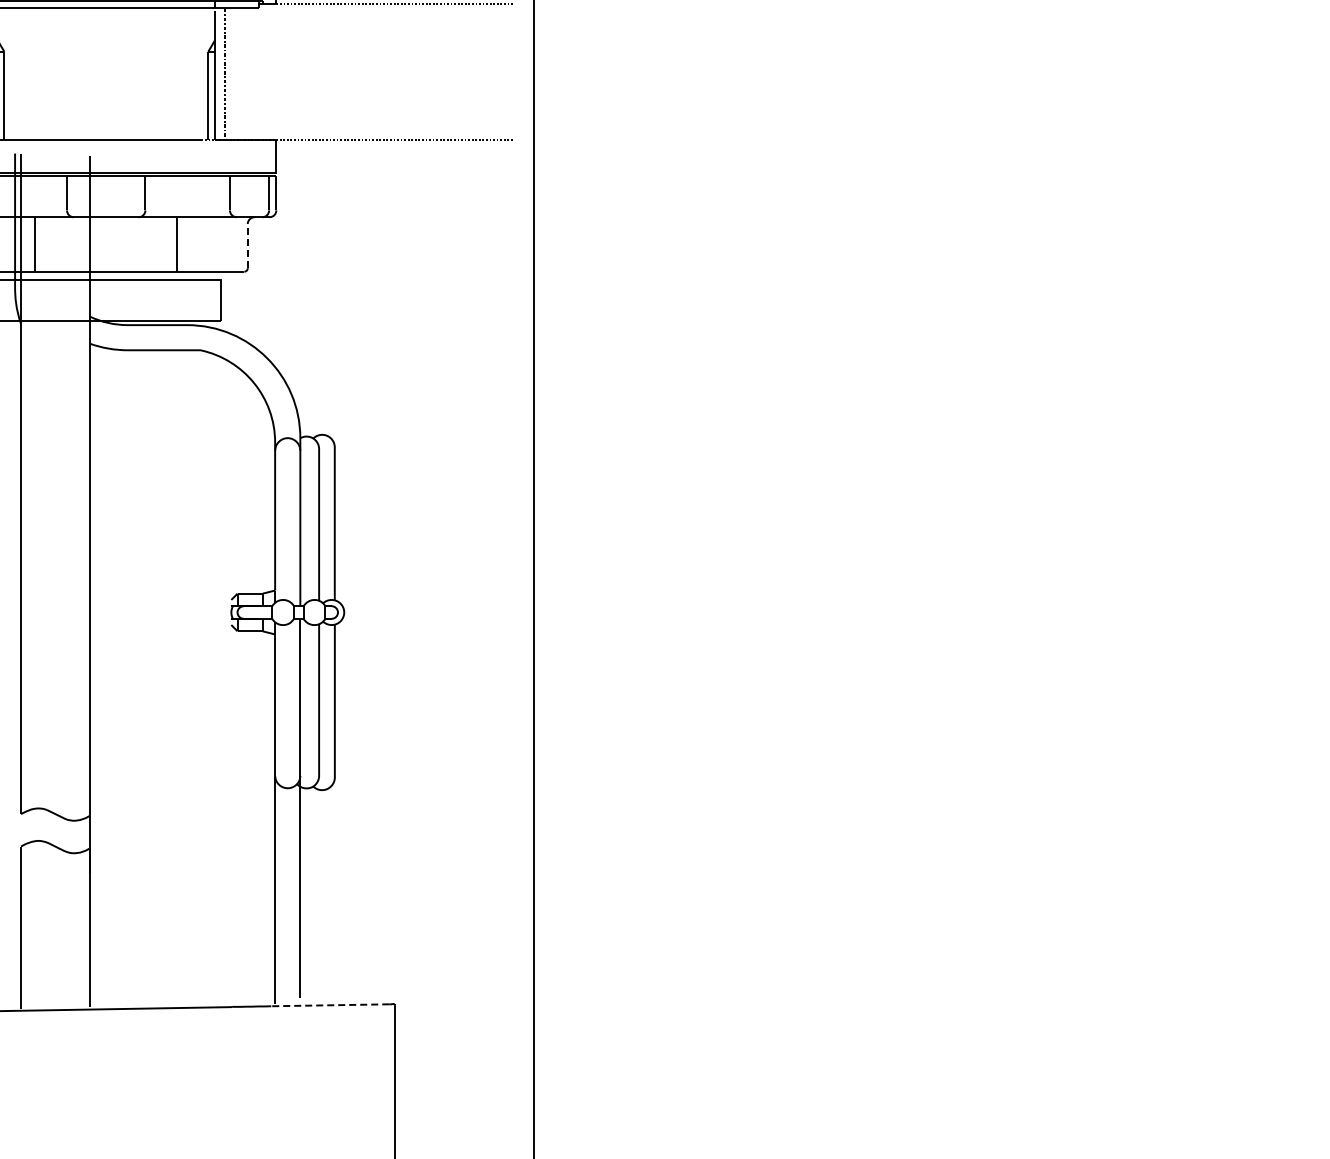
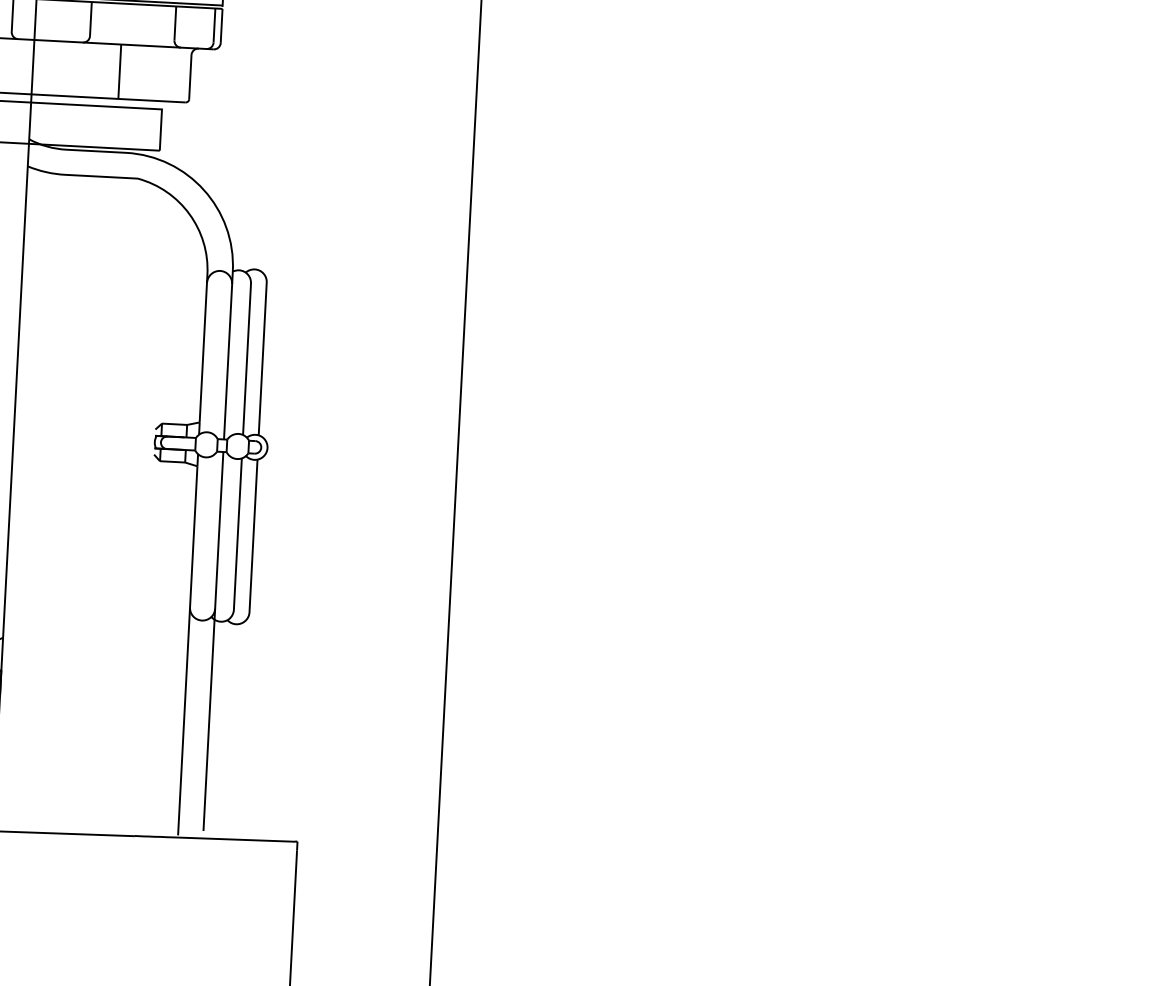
line: (247, 245) -> (190, 76), dashed -> solid
line: (329, 1005) -> (232, 839), dashed -> solid

